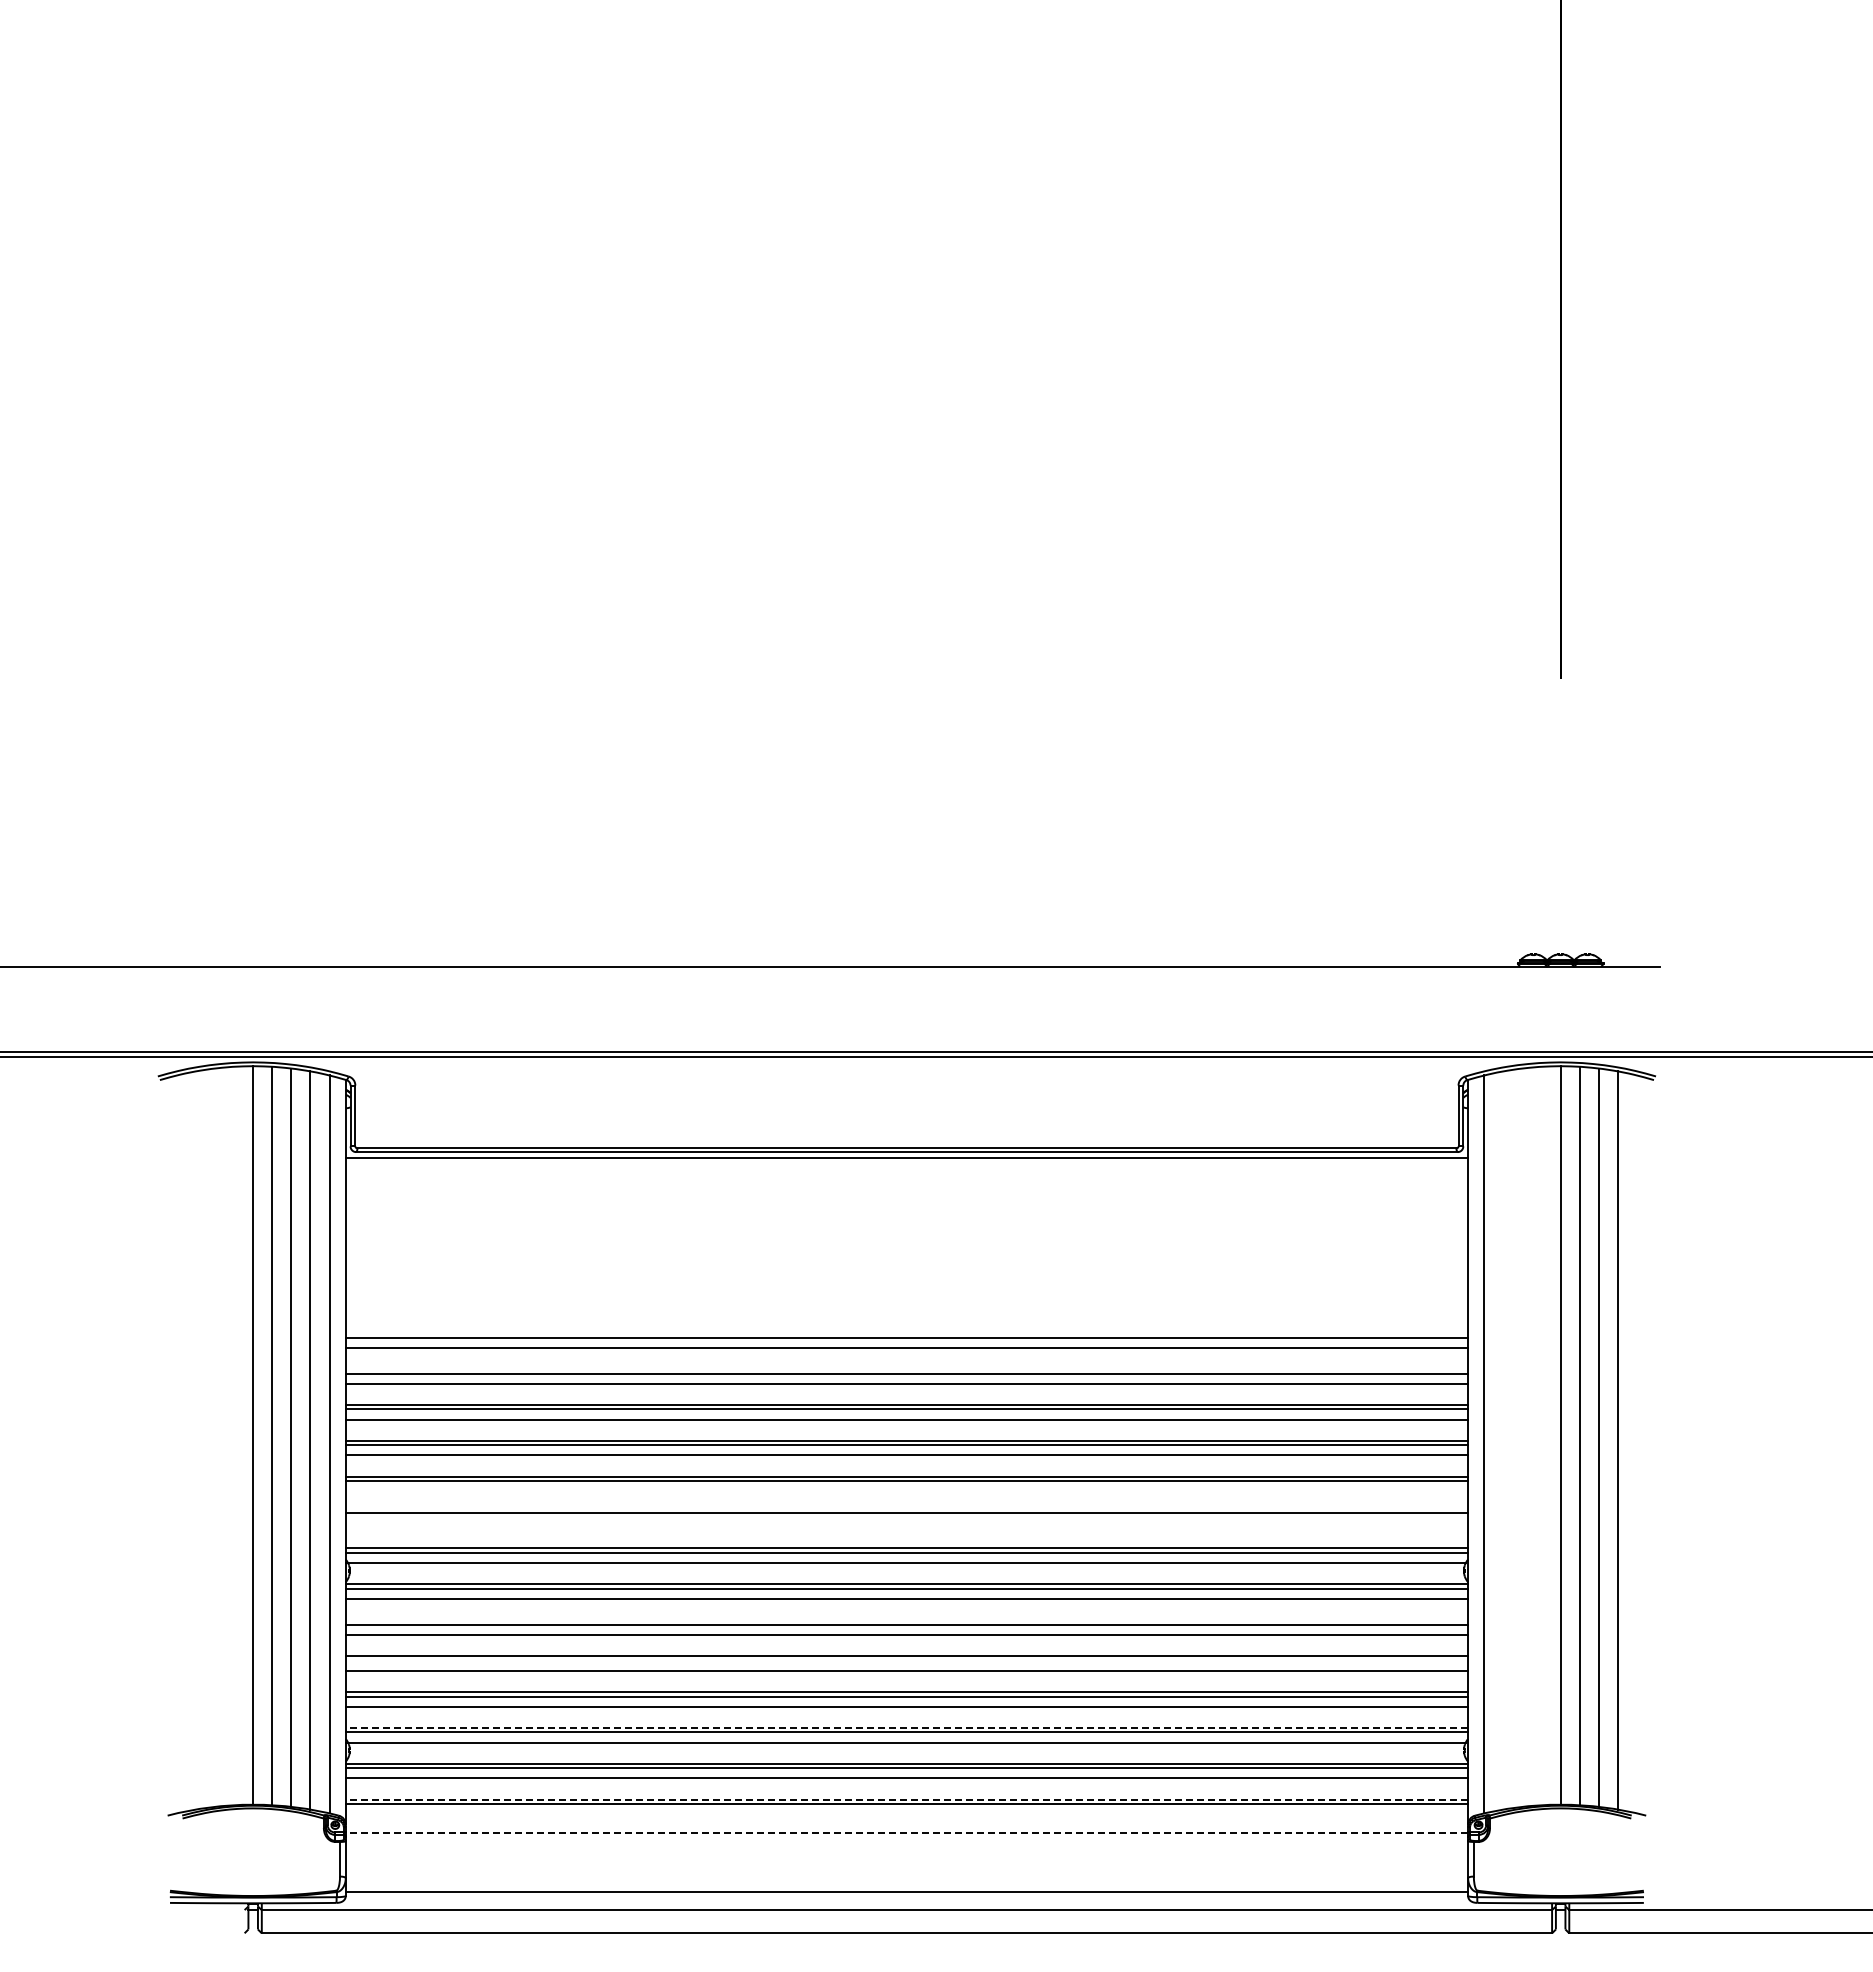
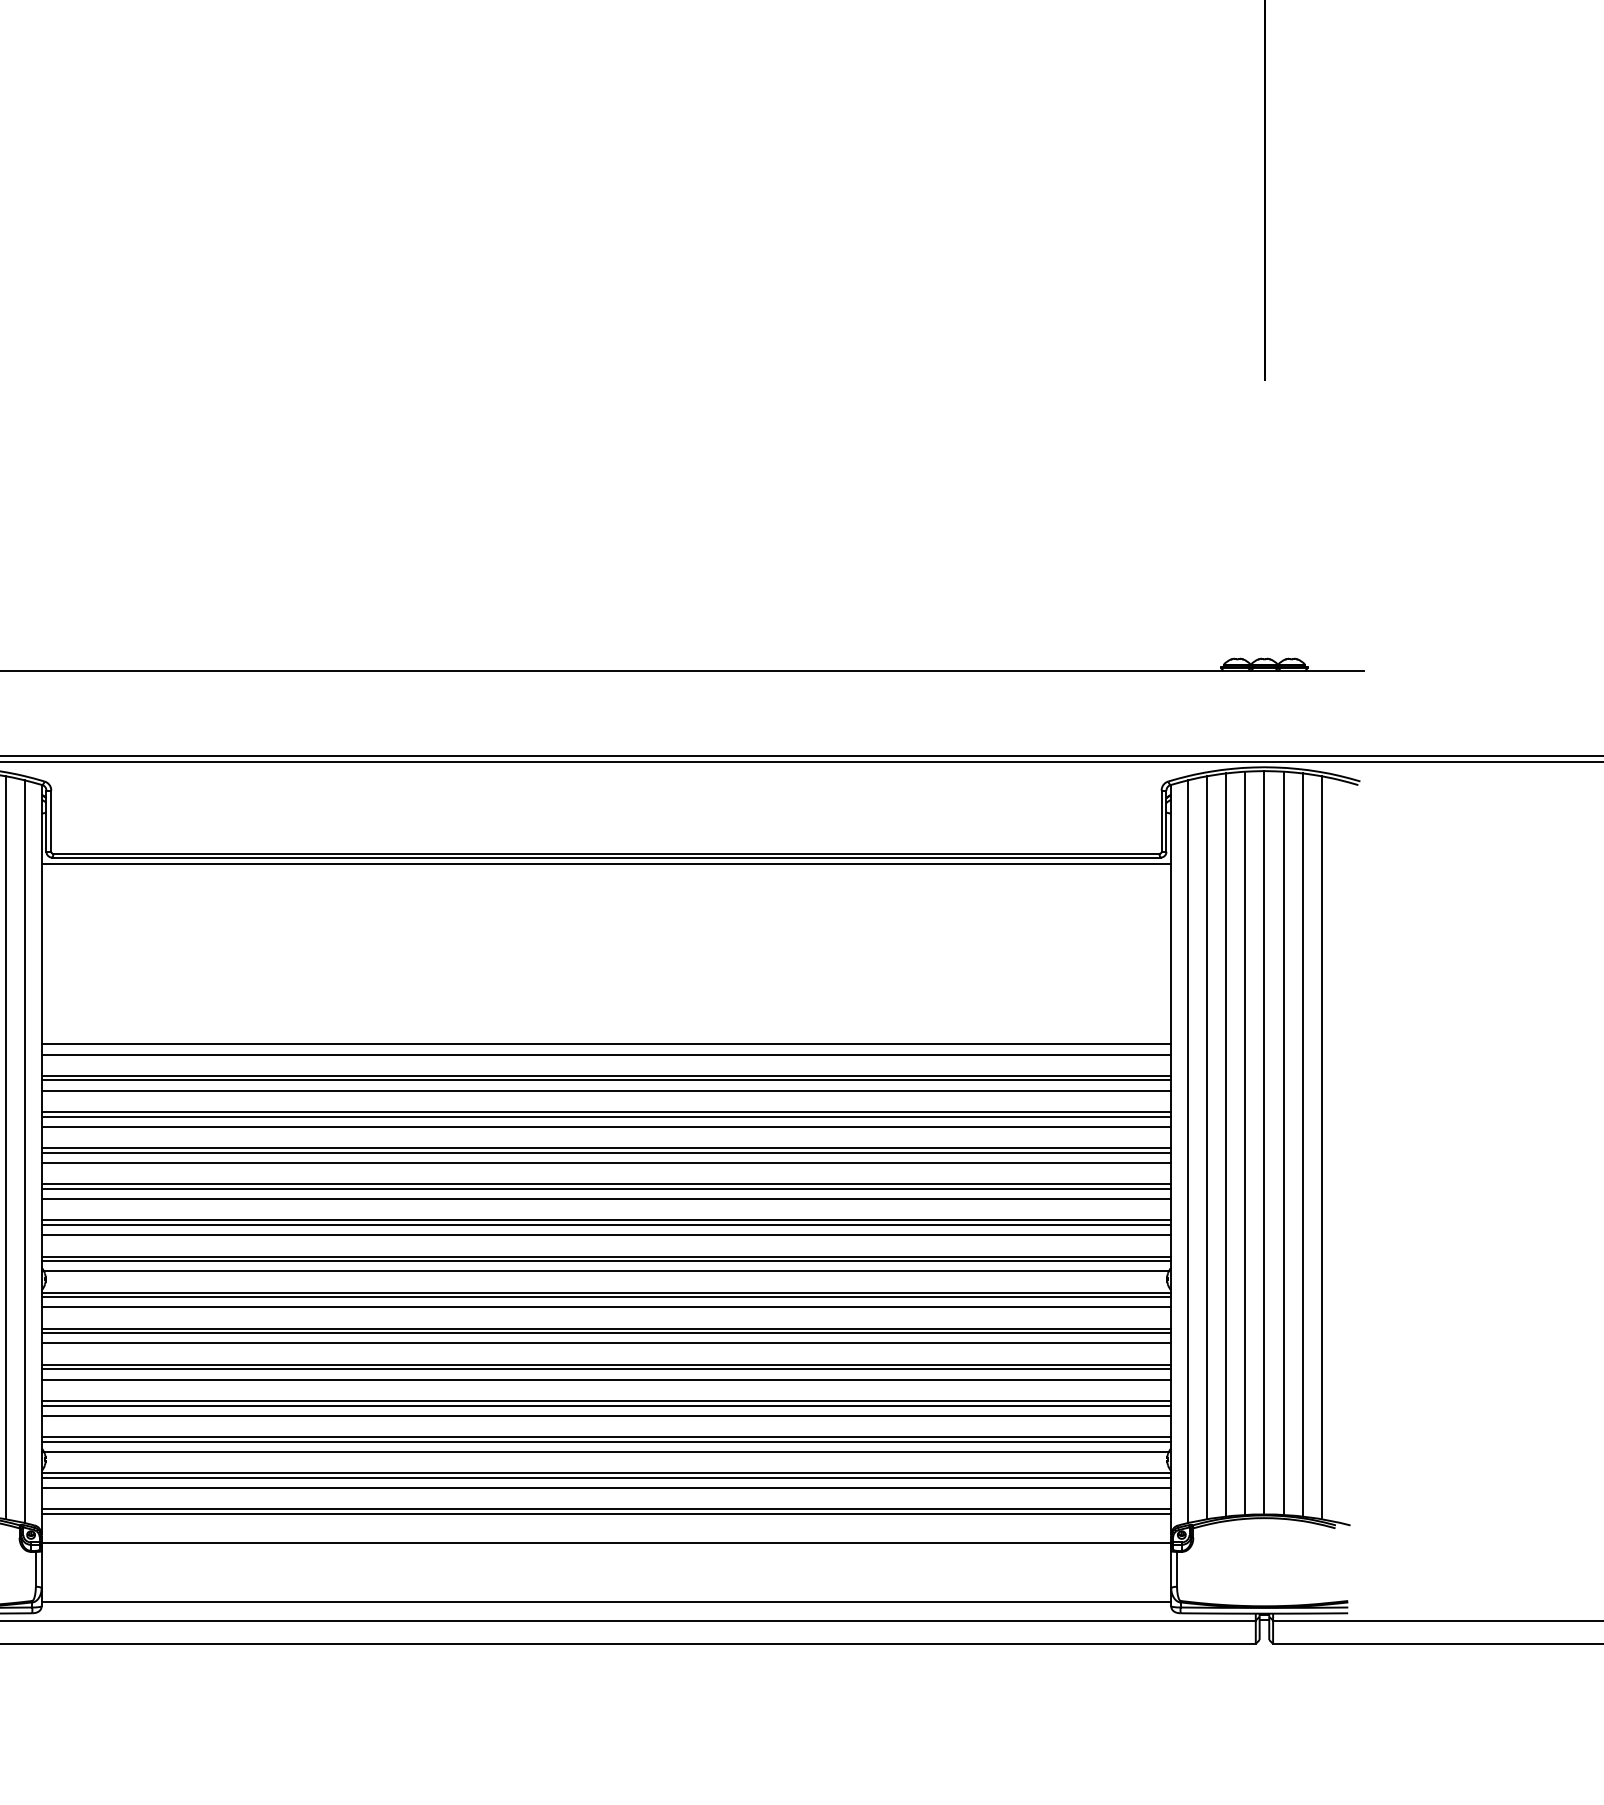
line: (906, 1369) -> (606, 1076), added
line: (1541, 1435) -> (1245, 1142), added
line: (1522, 1437) -> (1226, 1144), added
line: (1503, 1440) -> (1206, 1147), added
line: (906, 1491) -> (606, 1199), added
line: (906, 1517) -> (606, 1225), added
line: (906, 1527) -> (606, 1235), added
line: (906, 1620) -> (606, 1329), added
line: (906, 1660) -> (606, 1369), added
line: (906, 1727) -> (606, 1436), dashed -> solid
line: (906, 1799) -> (606, 1509), dashed -> solid
line: (906, 1832) -> (606, 1542), dashed -> solid

